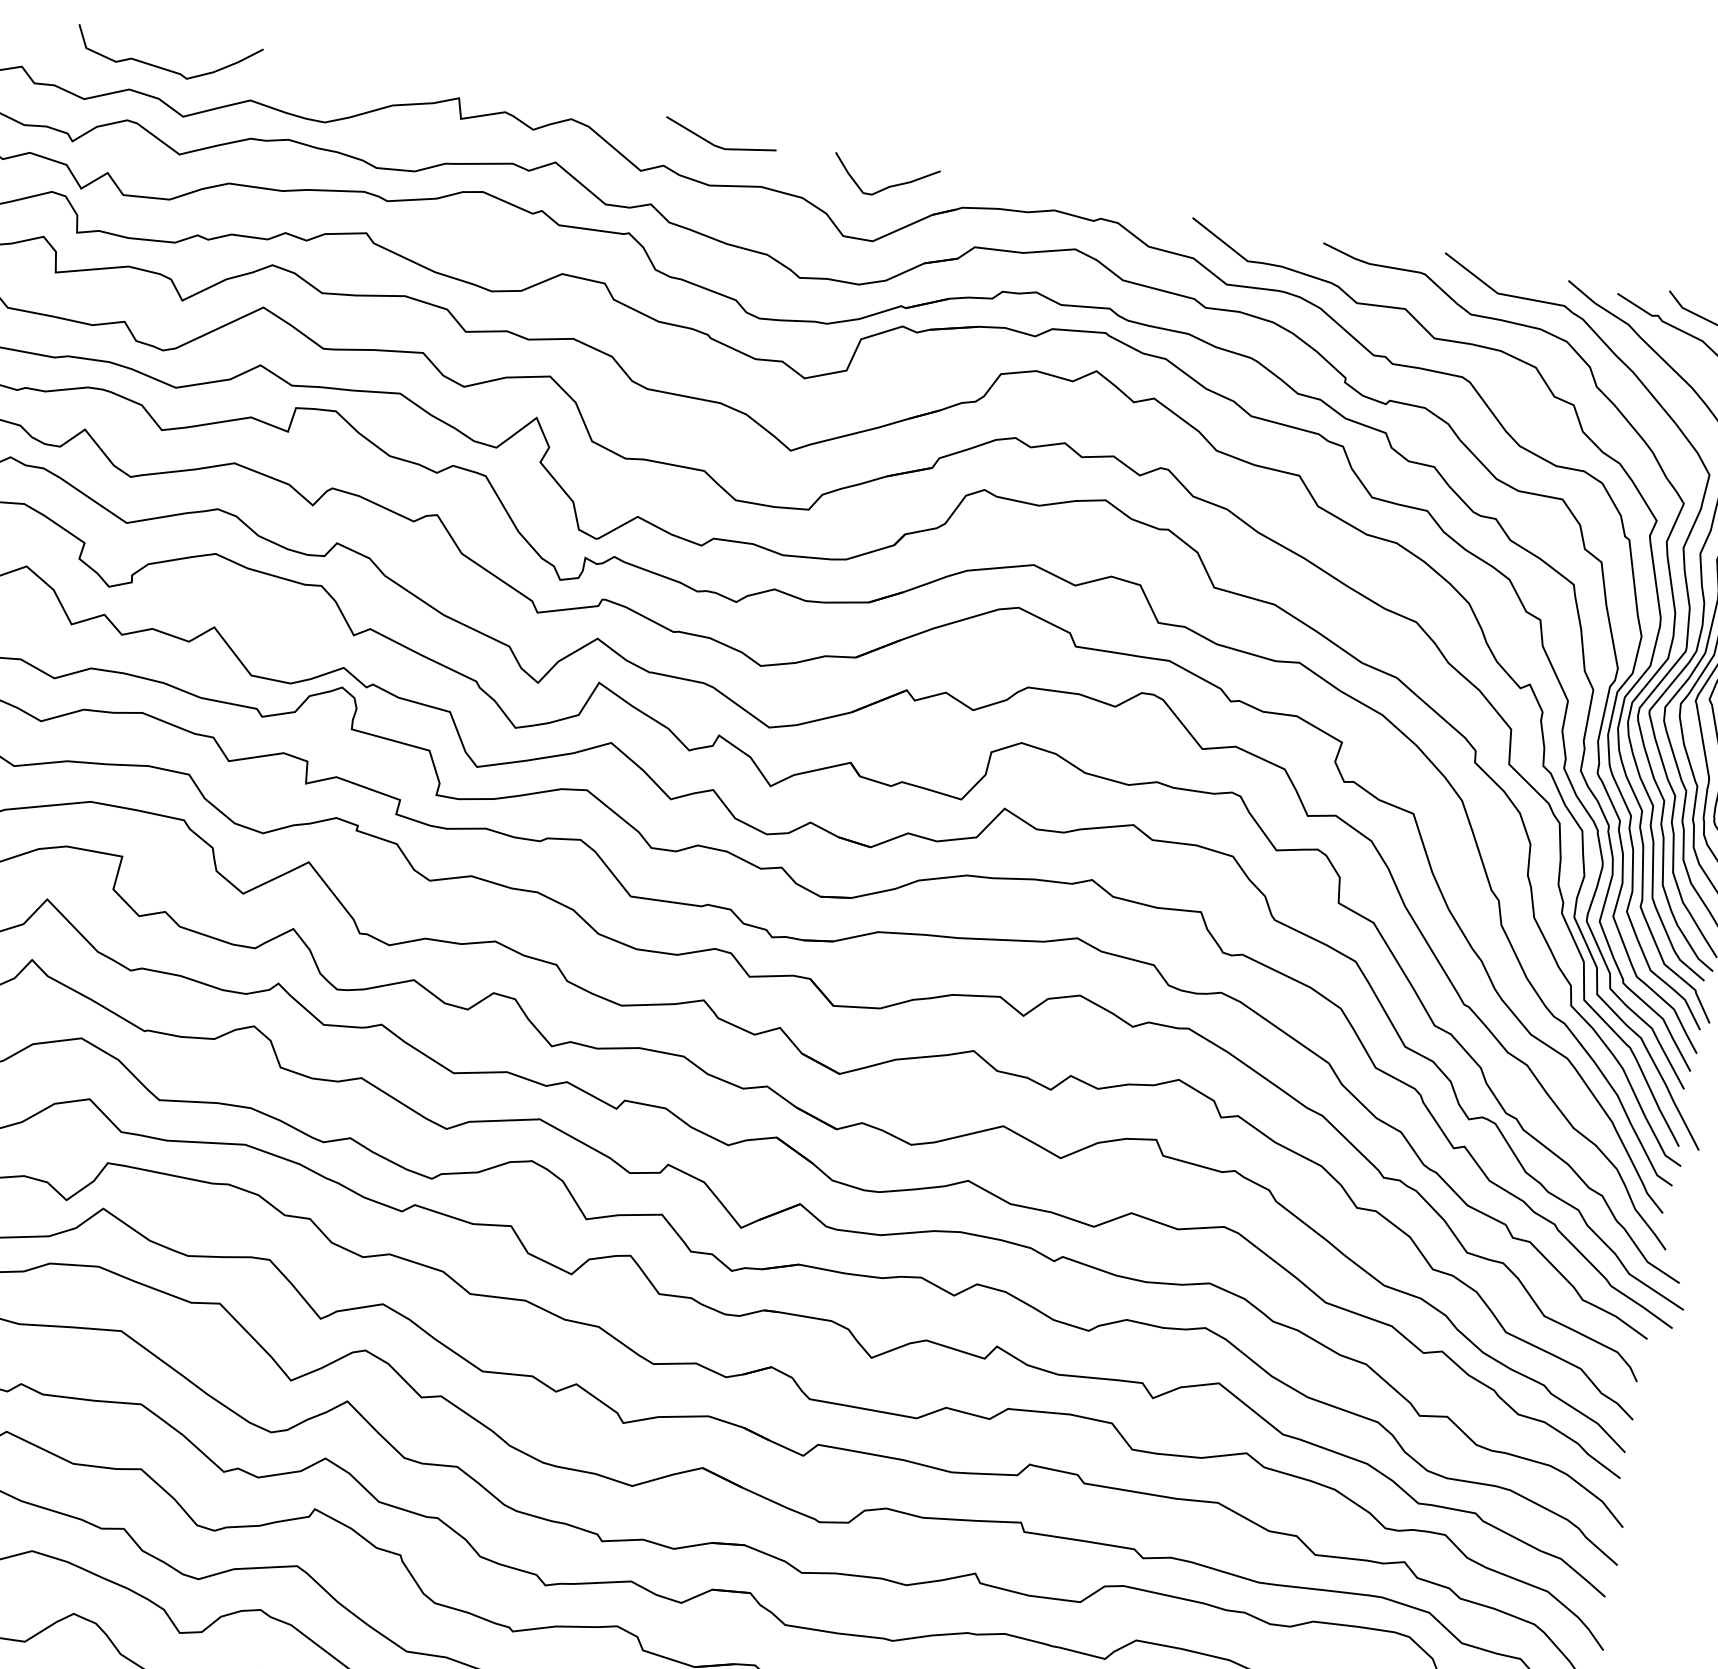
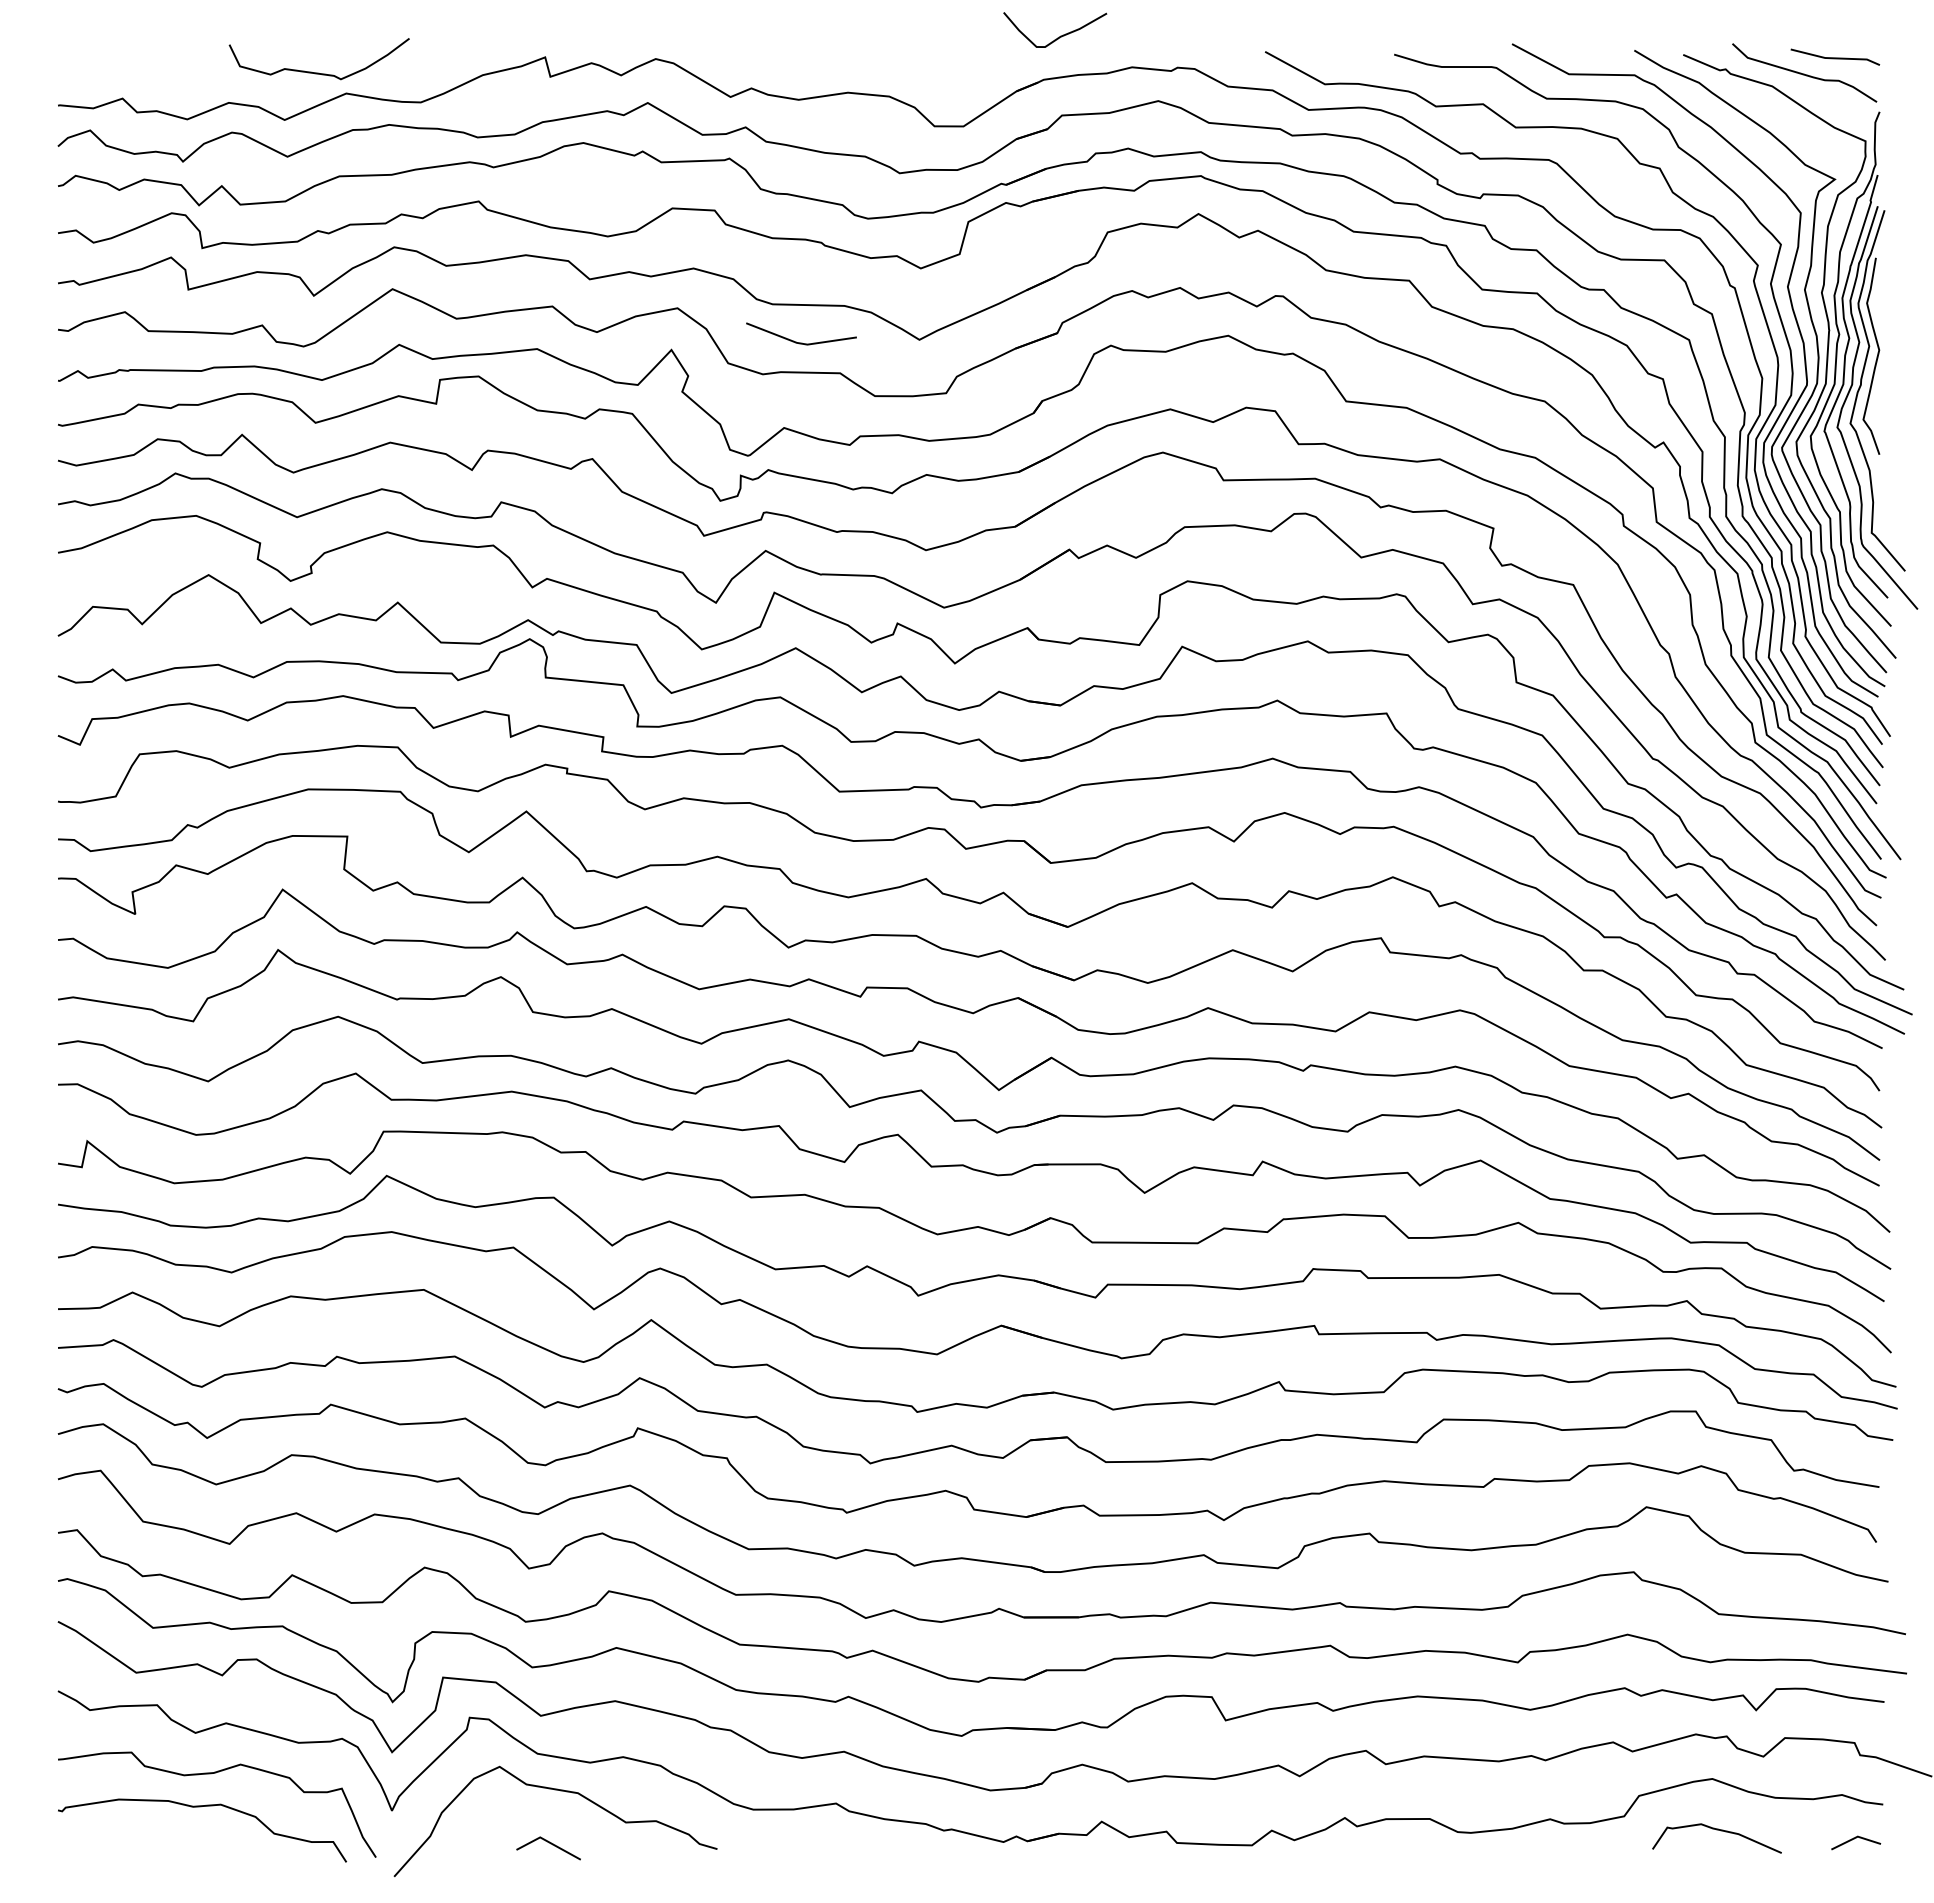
curve: (165, 68) -> (318, 72), moved
line: (719, 146) -> (801, 342), moved
curve: (889, 185) -> (1060, 35), moved

